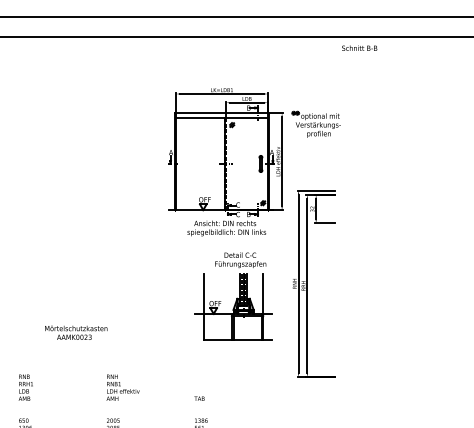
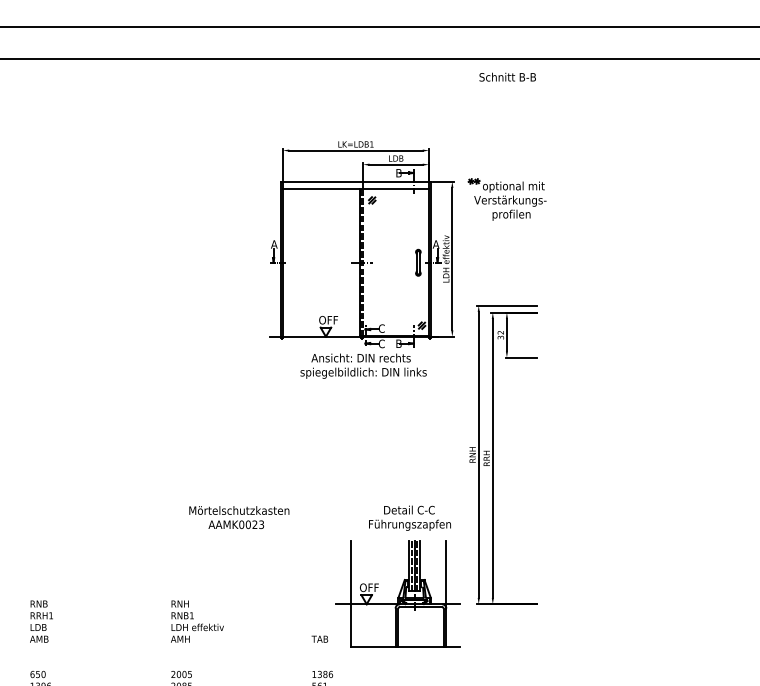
text: (359, 47) -> (507, 76), moved
part: (233, 296) -> (398, 576), moved
text: (76, 332) -> (239, 516), moved

